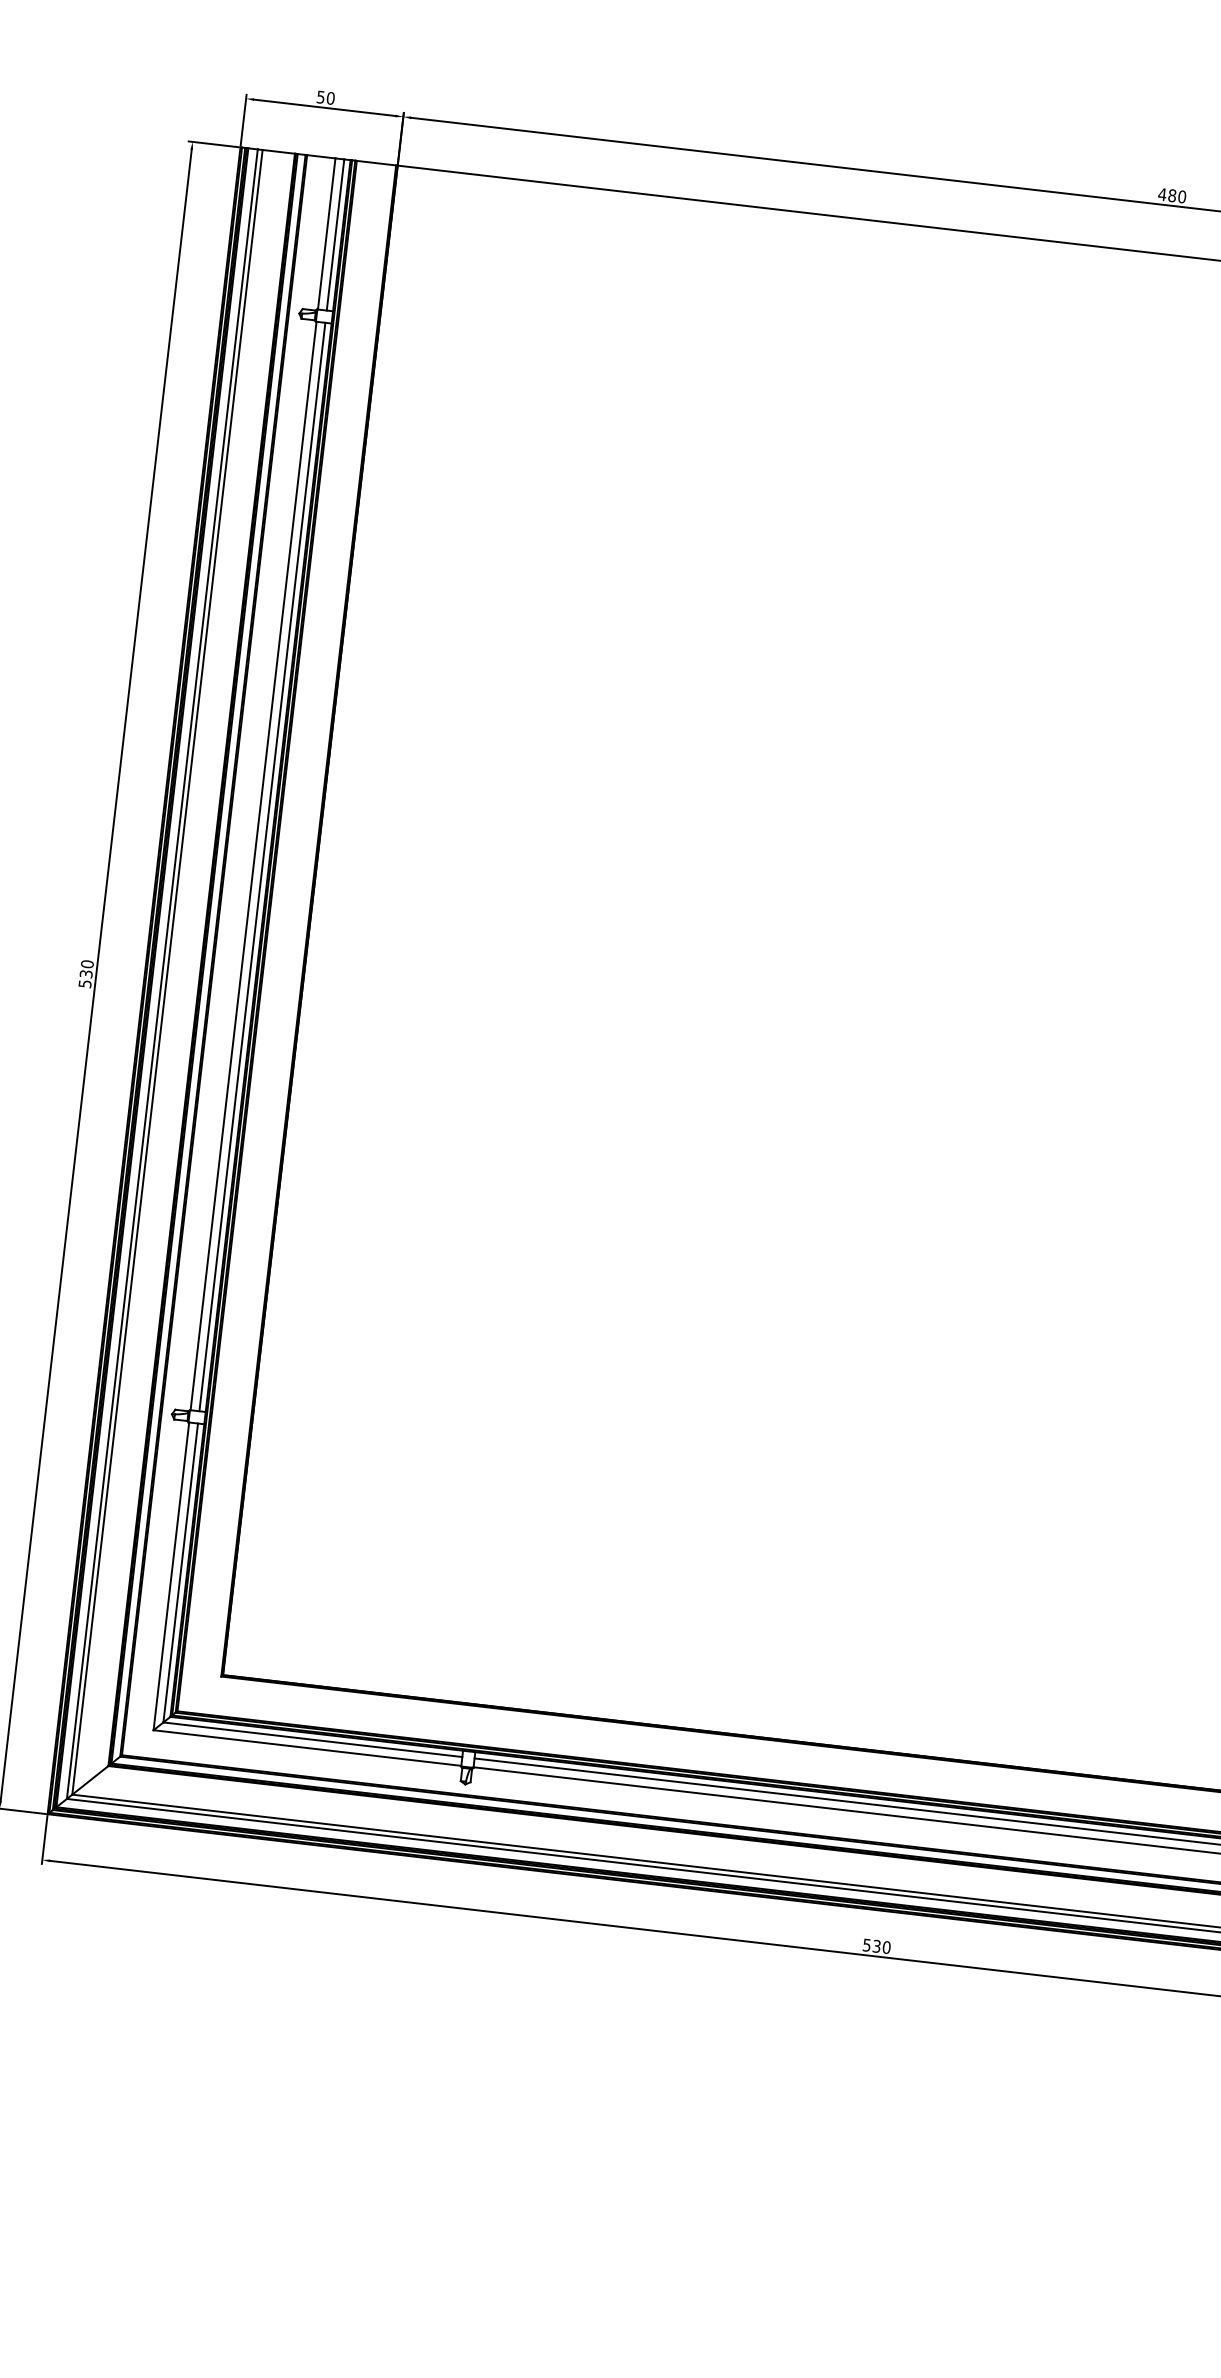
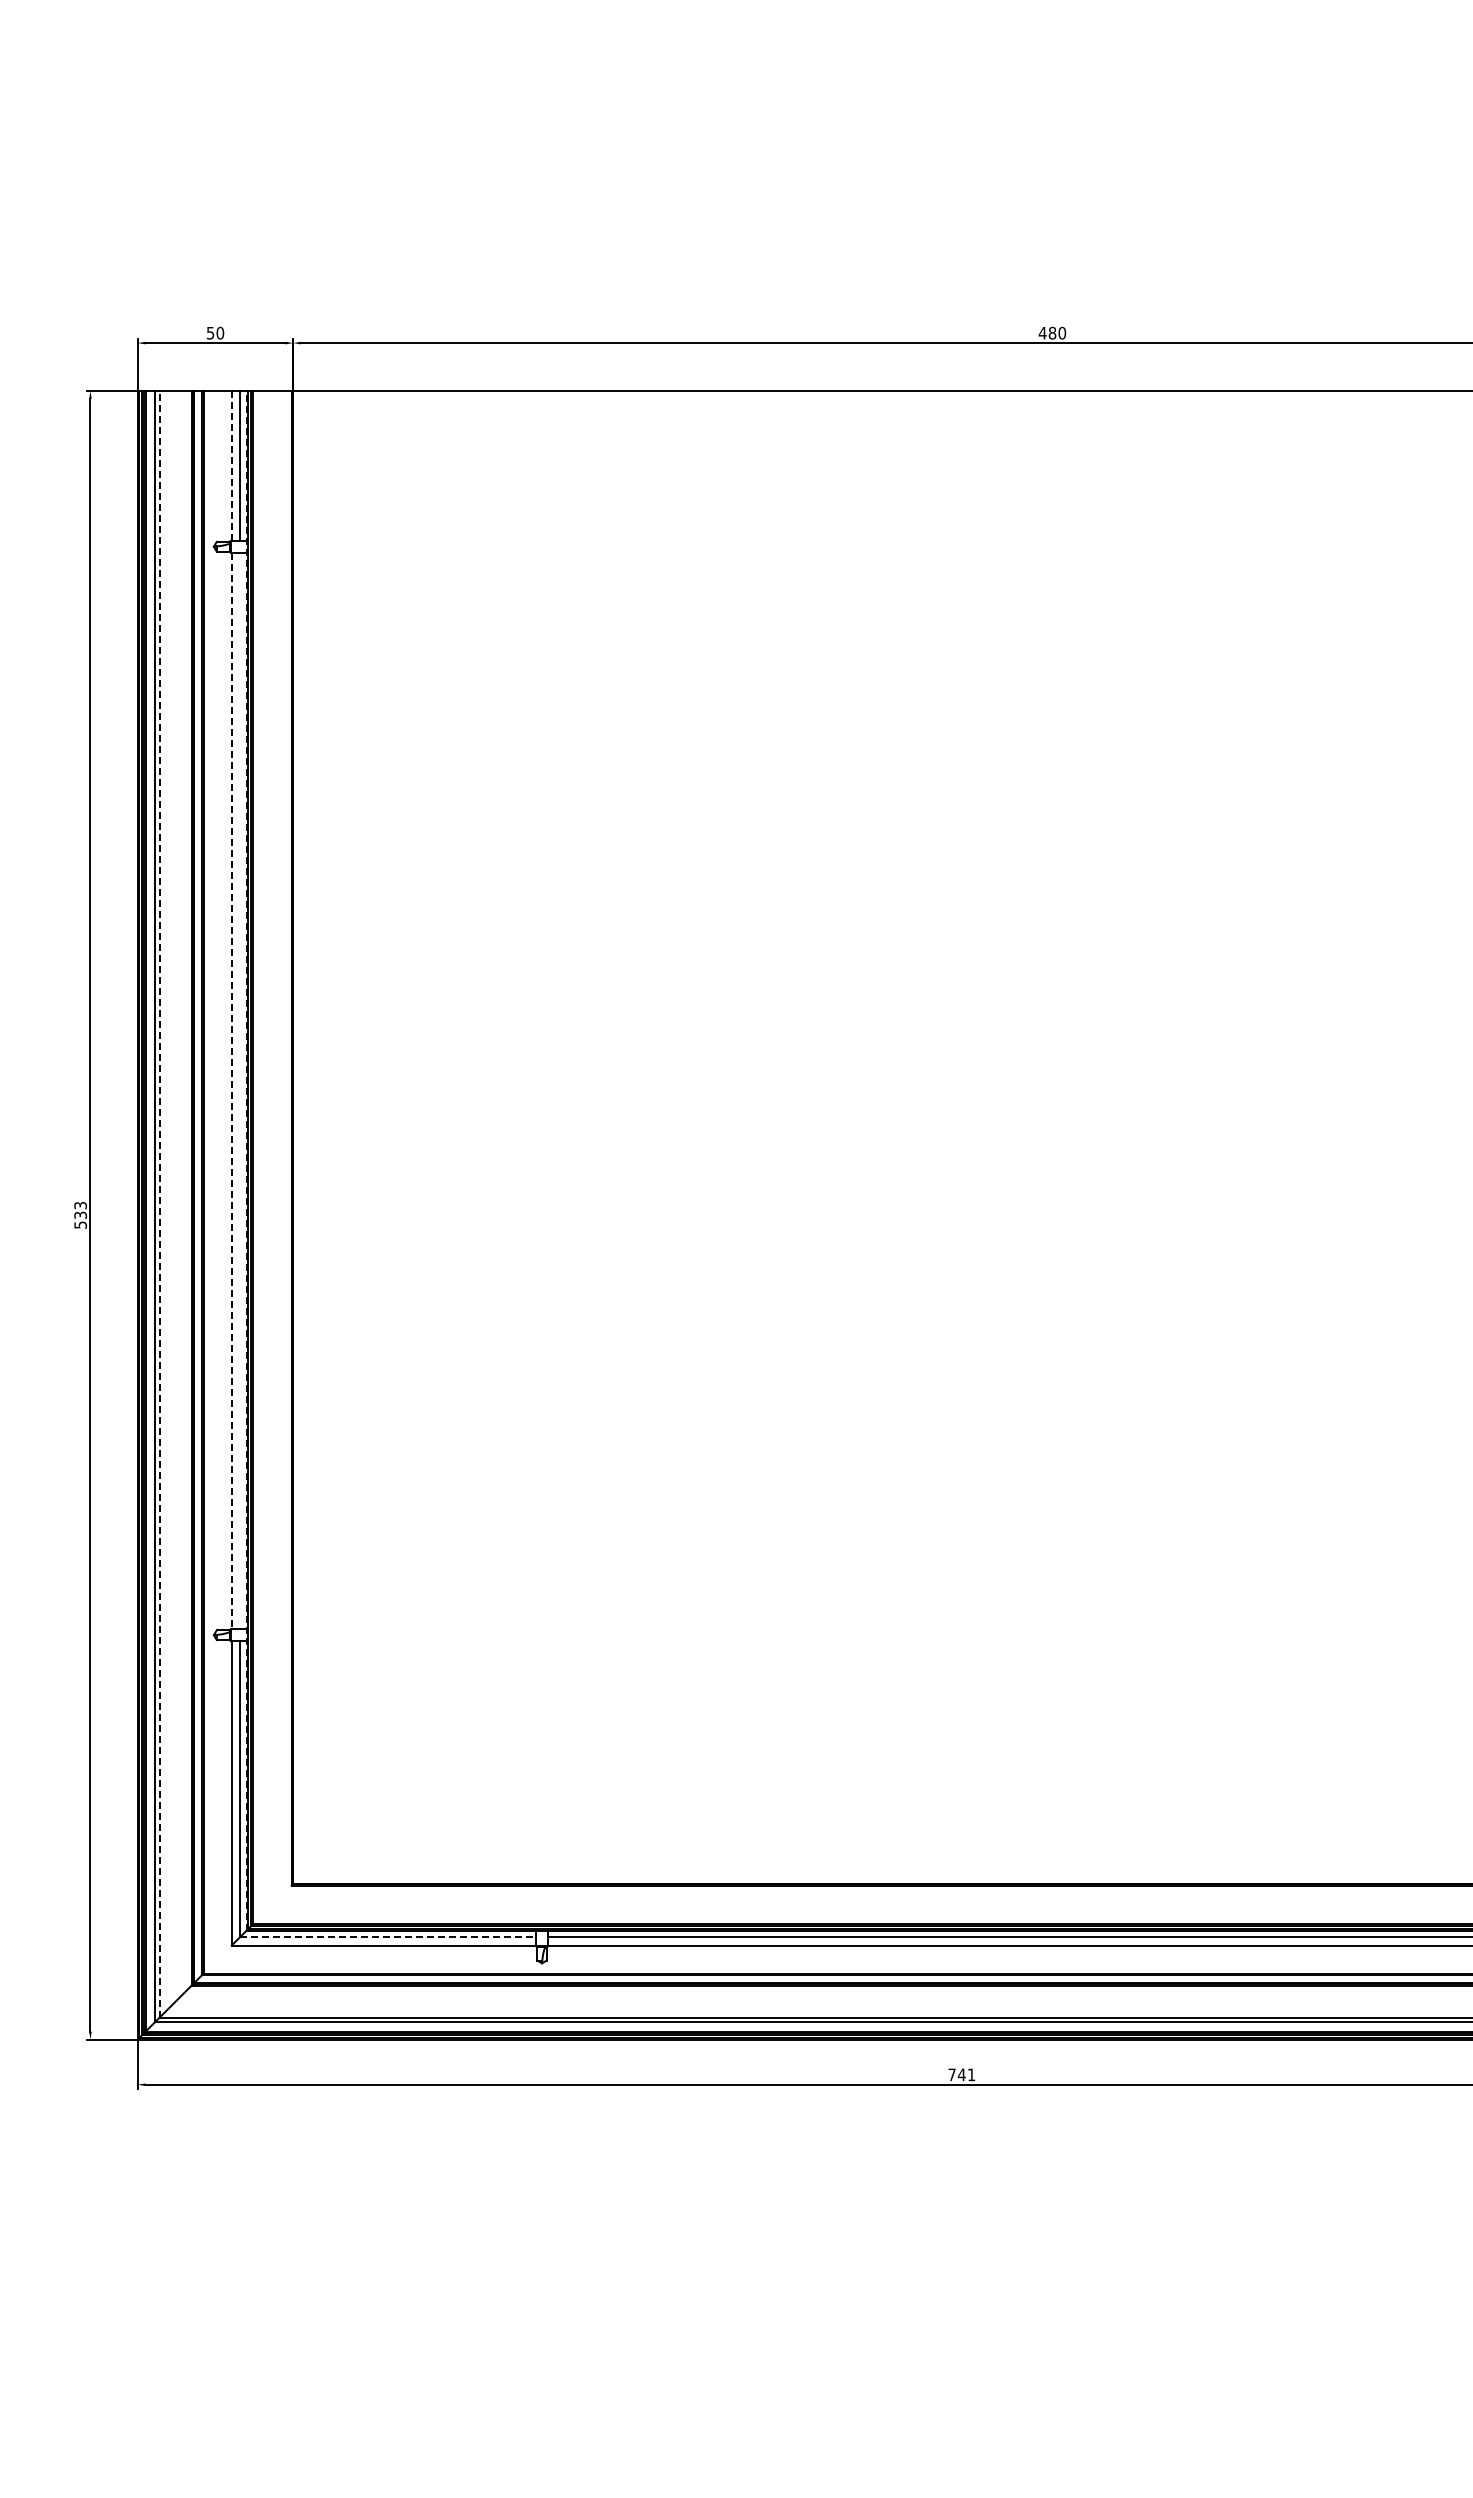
line: (326, 233) -> (231, 465), solid -> dashed
line: (253, 866) -> (231, 1091), solid -> dashed
line: (262, 866) -> (240, 1090), removed
line: (260, 938) -> (246, 1160), solid -> dashed
text: (87, 964) -> (80, 1205), 530 -> 533
line: (167, 971) -> (159, 1203), solid -> dashed
line: (313, 1739) -> (388, 1936), solid -> dashed
text: (876, 1946) -> (961, 2074), 530 -> 741

